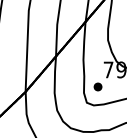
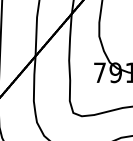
part: (97, 86) -> (86, 93), removed

